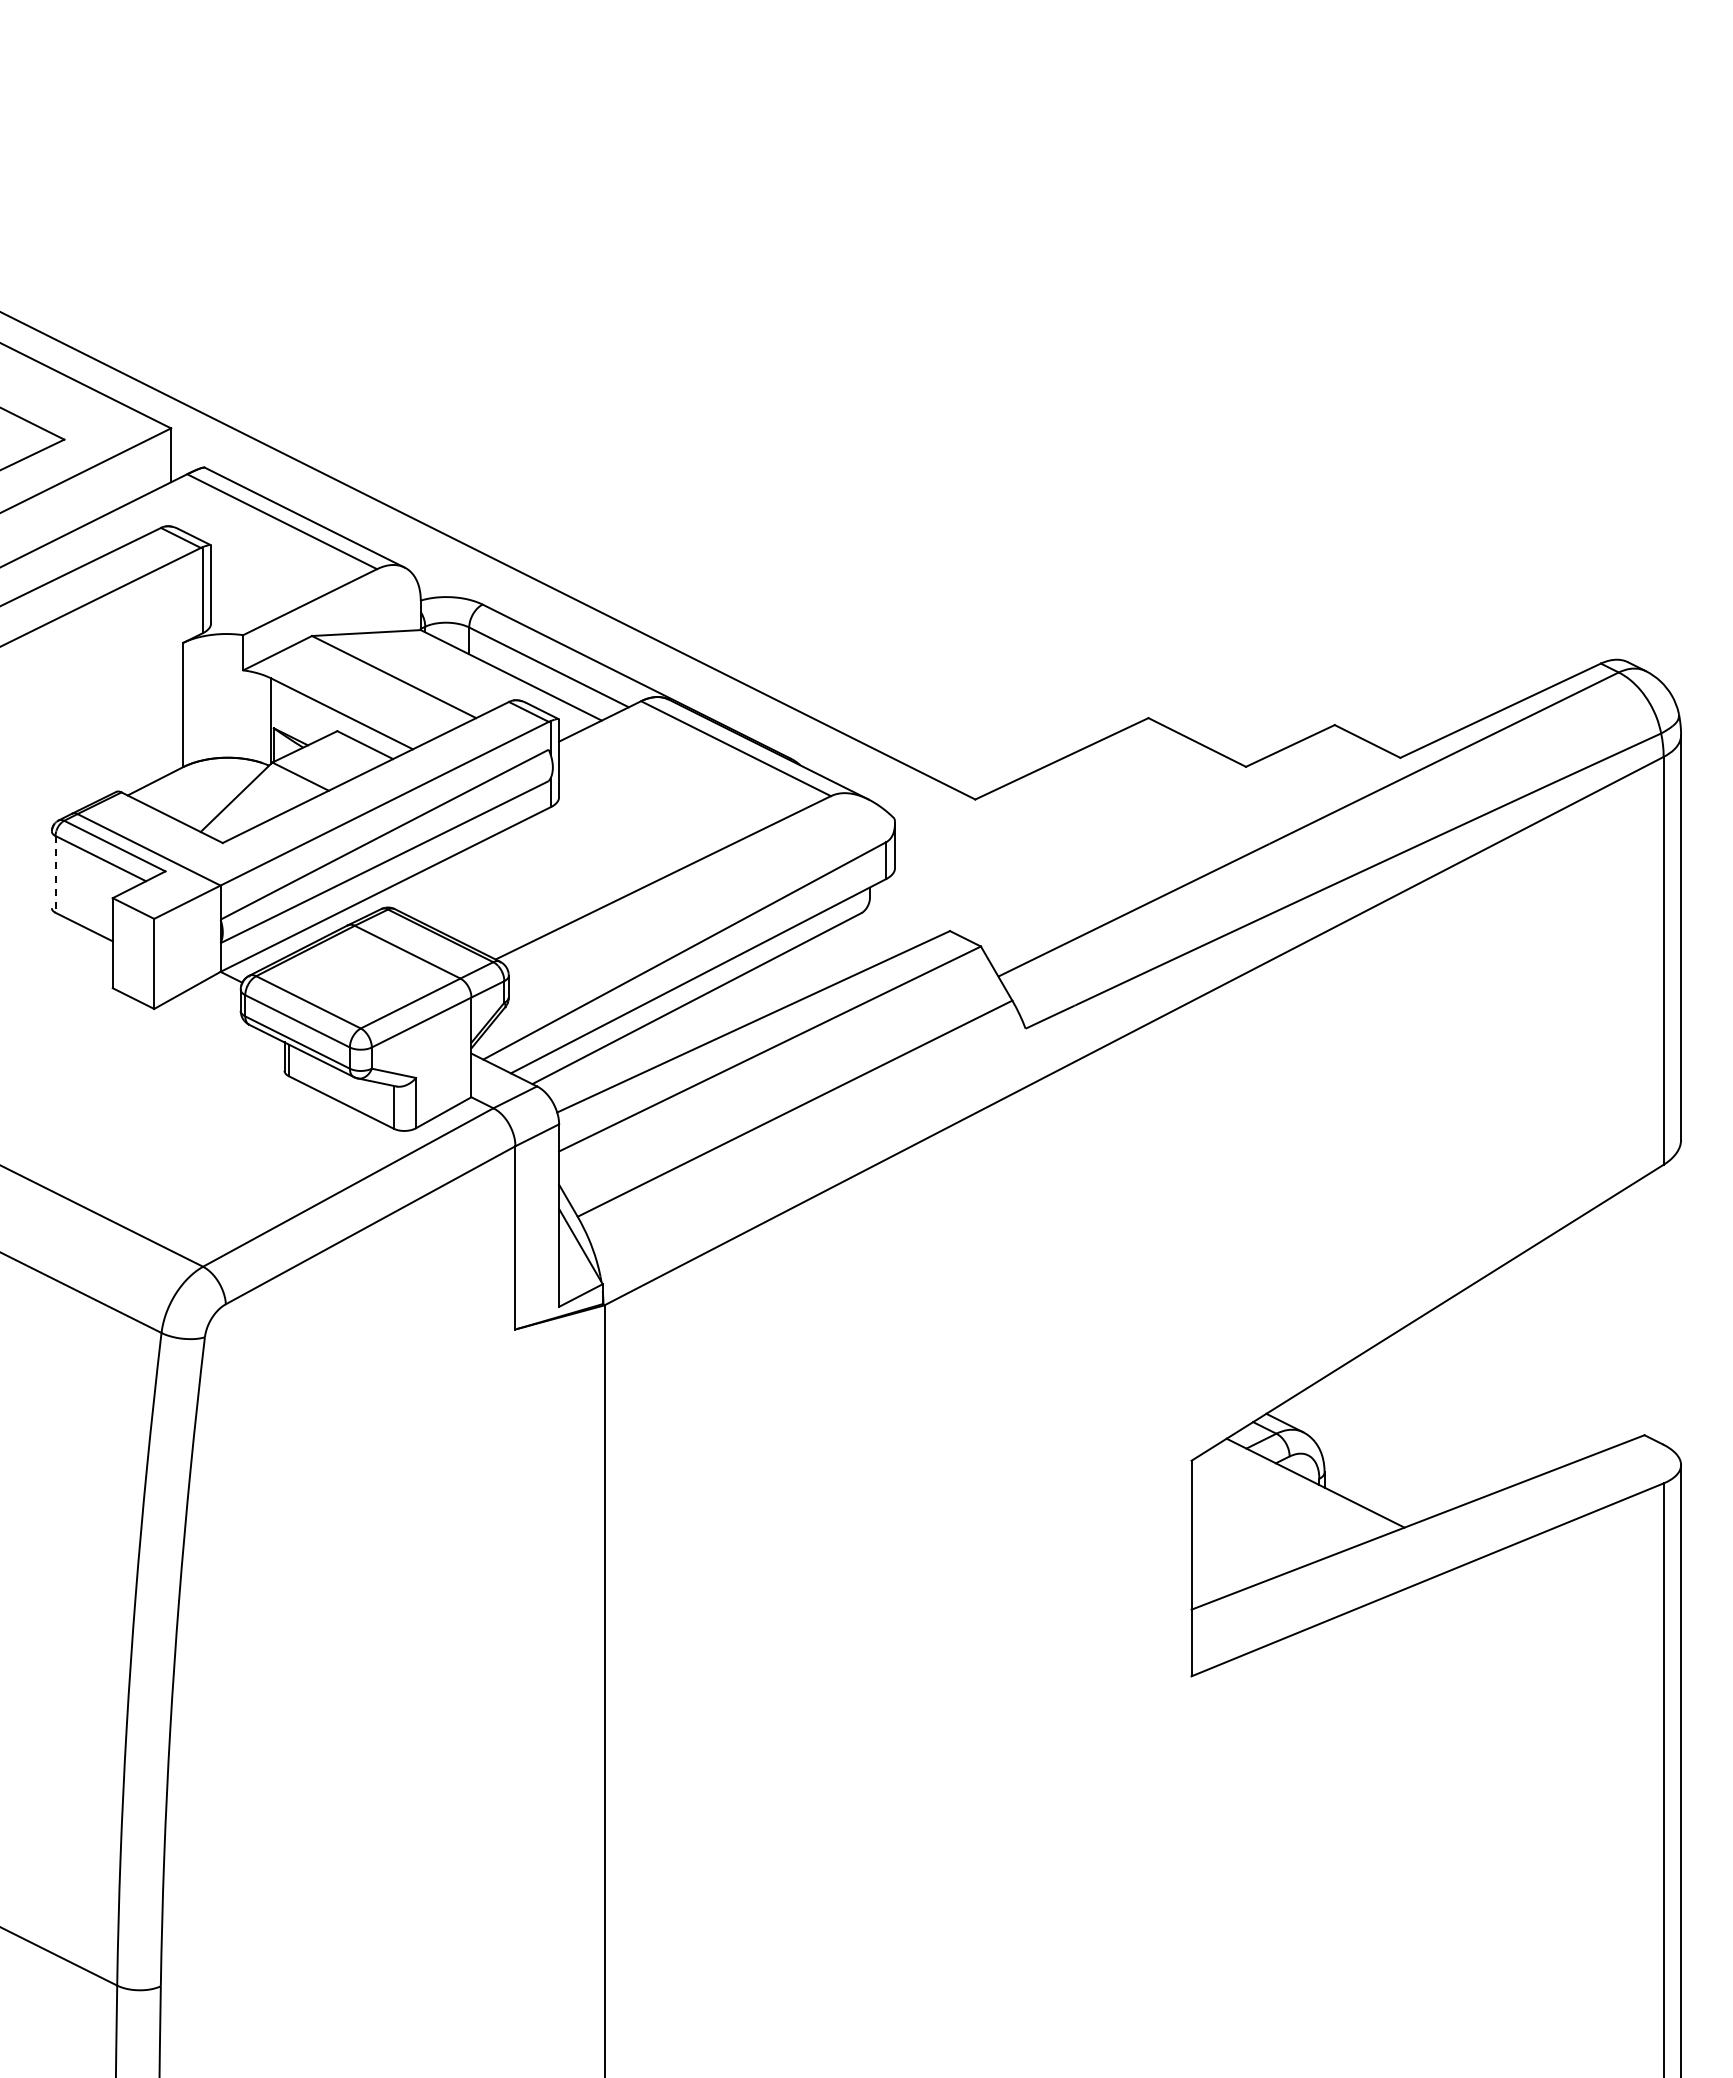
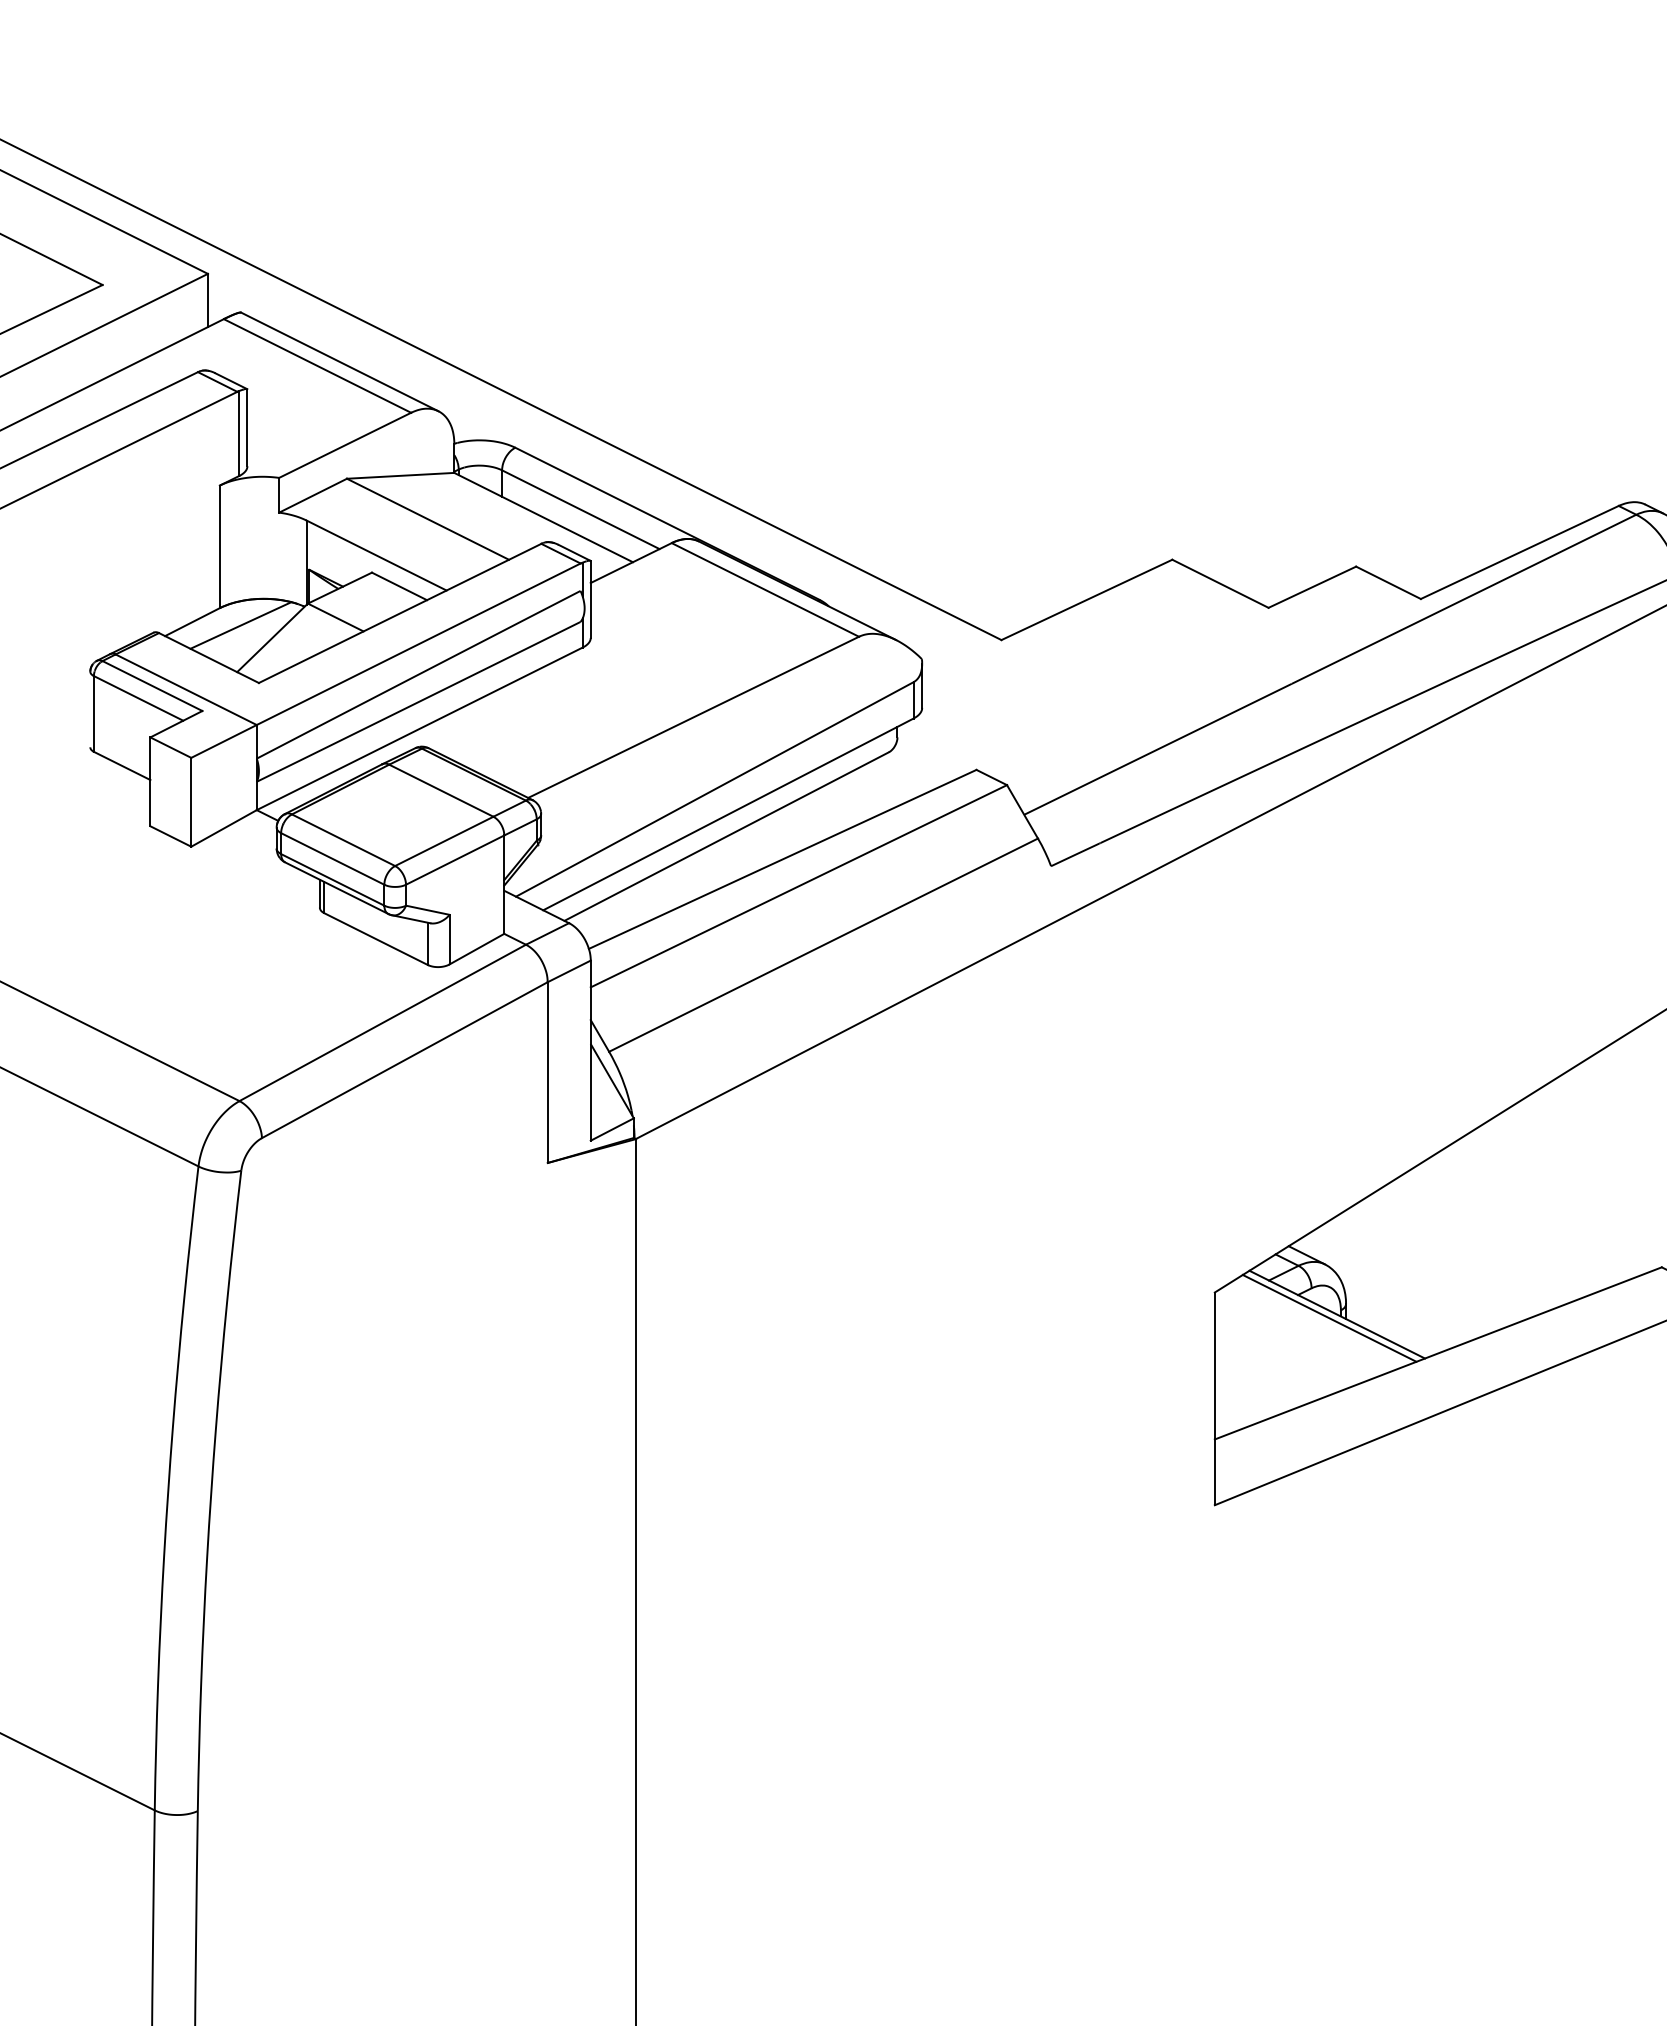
line: (204, 784) -> (240, 625), added
line: (55, 874) -> (93, 714), dashed -> solid
line: (1307, 1486) -> (1329, 1317), added

